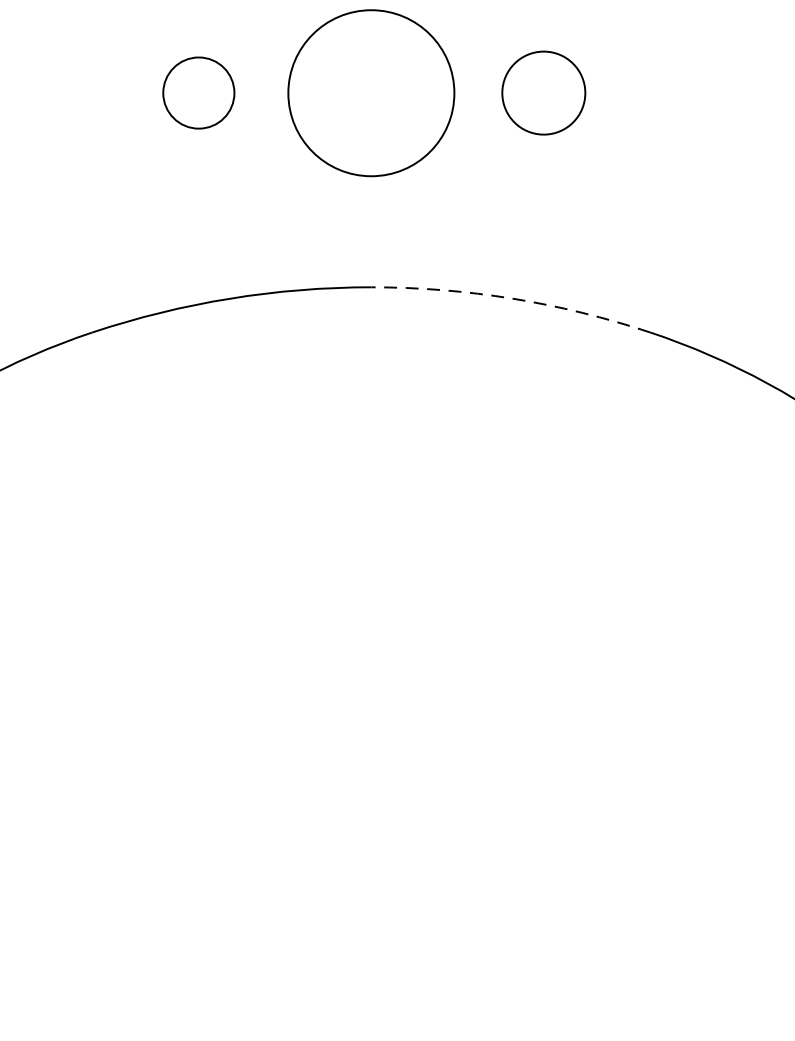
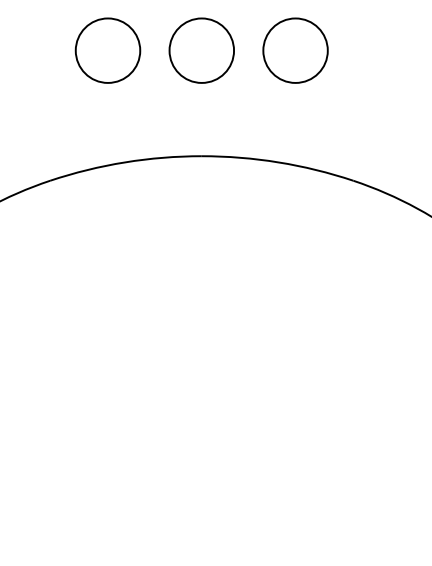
circle: (197, 92) -> (107, 50), size x1.67
circle: (370, 92) -> (201, 50), size x0.71
circle: (543, 92) -> (295, 50), size x1.43
arc: (512, 298) -> (278, 162), dashed -> solid

